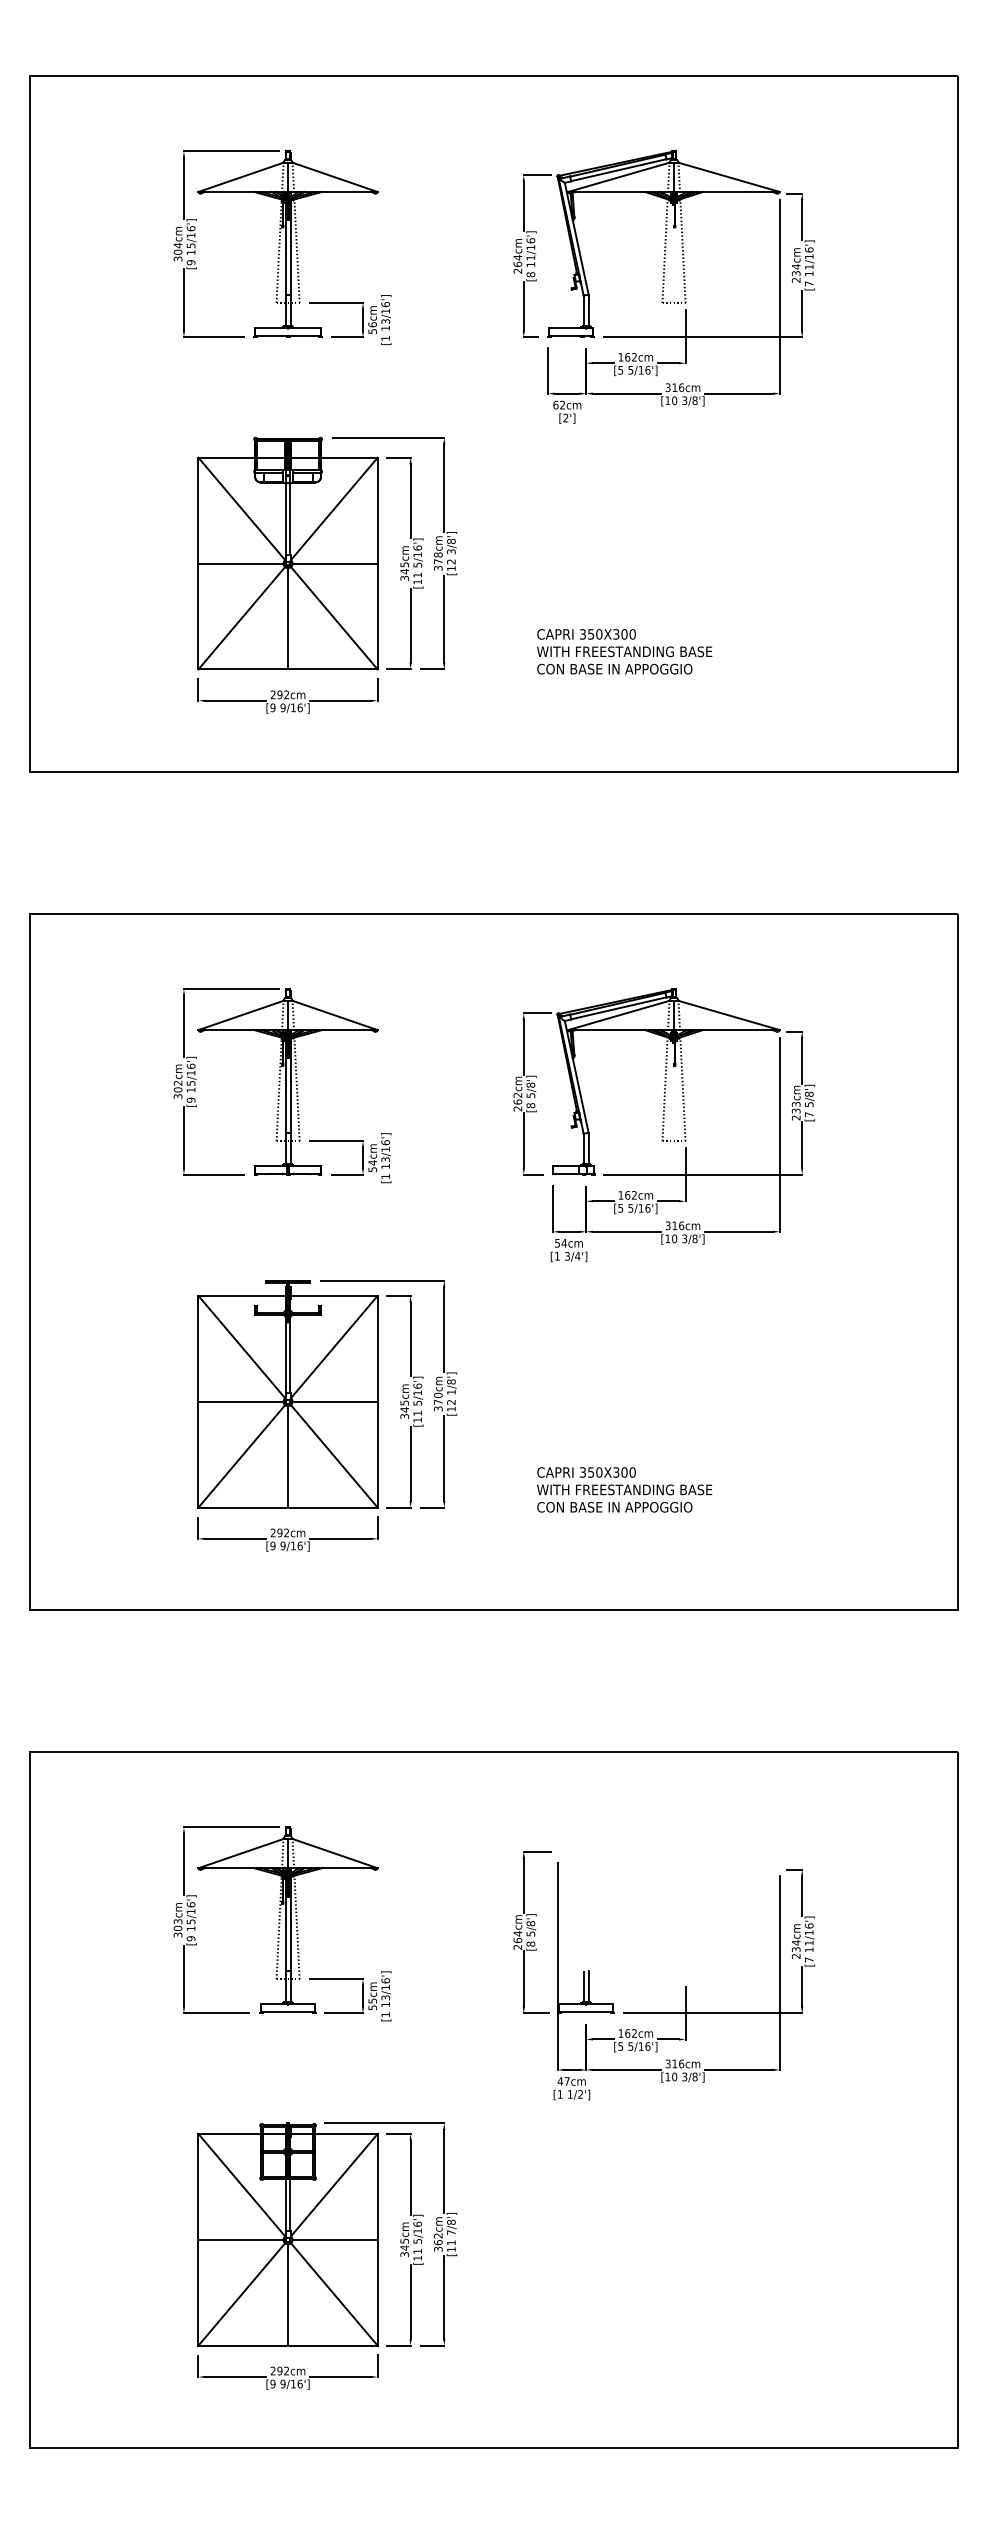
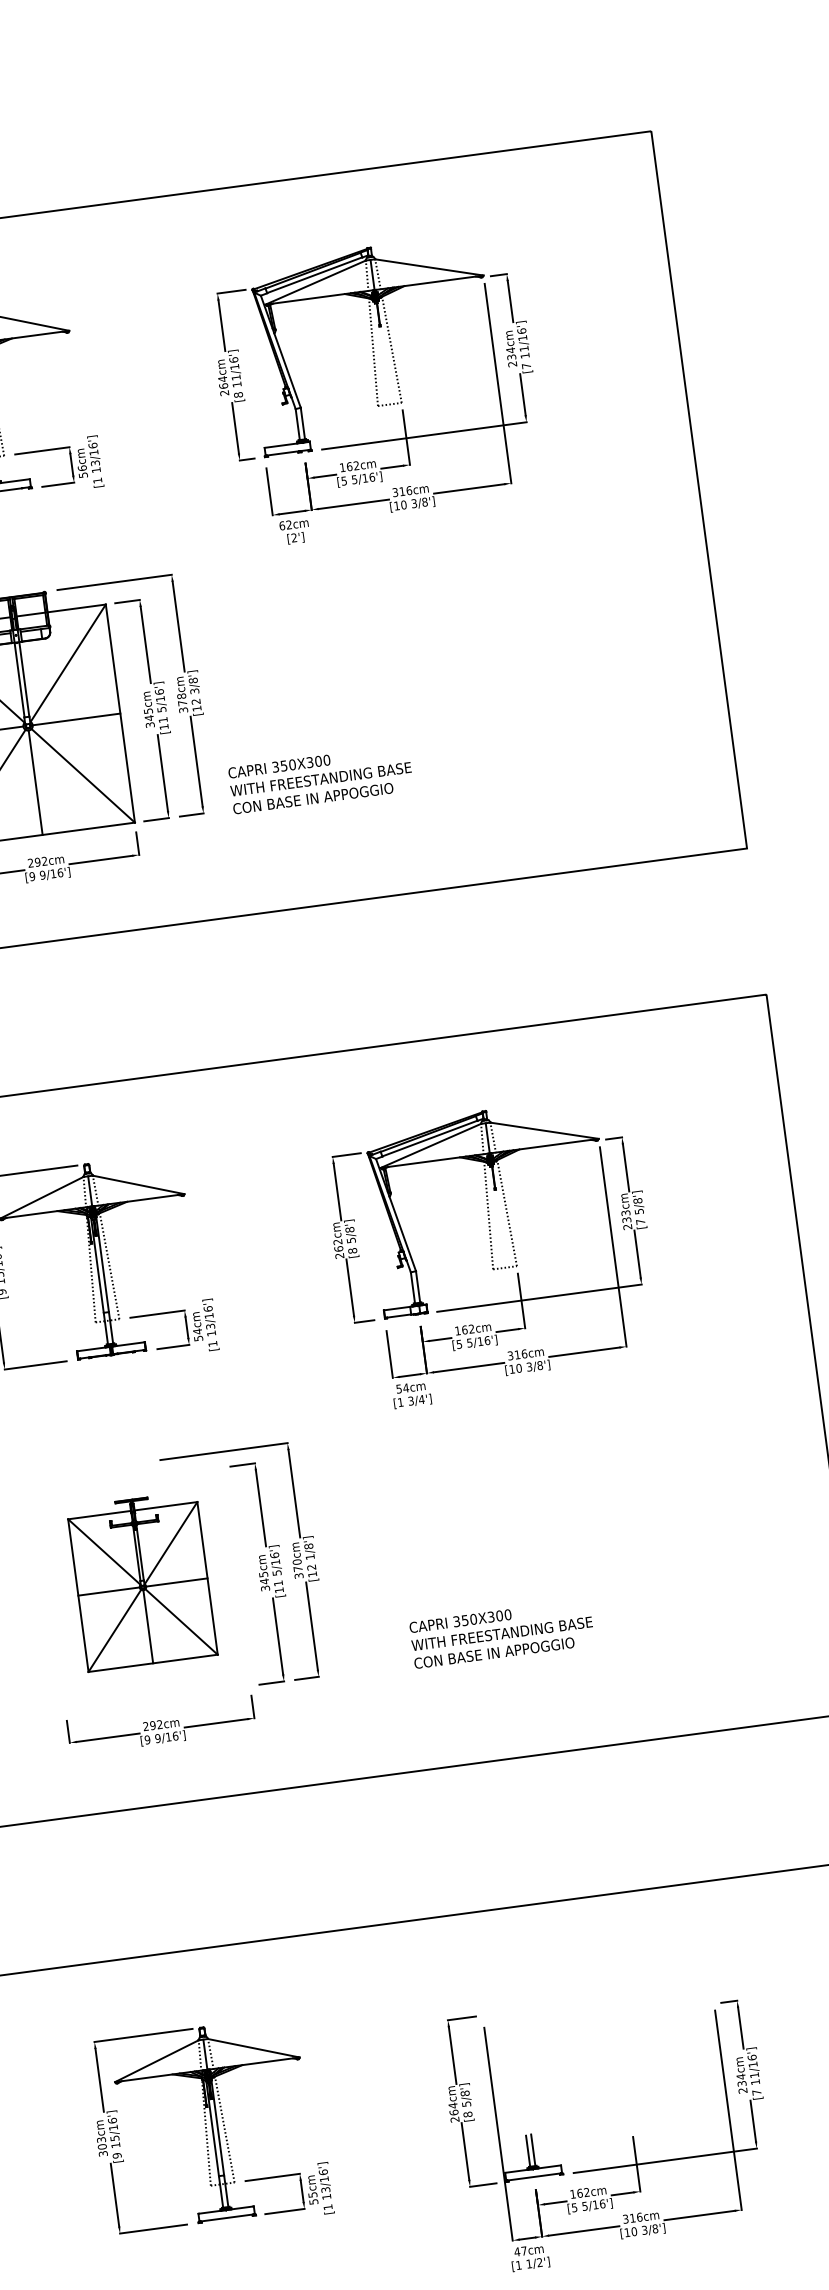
text: (624, 651) -> (320, 779), moved
part: (287, 1394) -> (141, 1581), size x0.7

